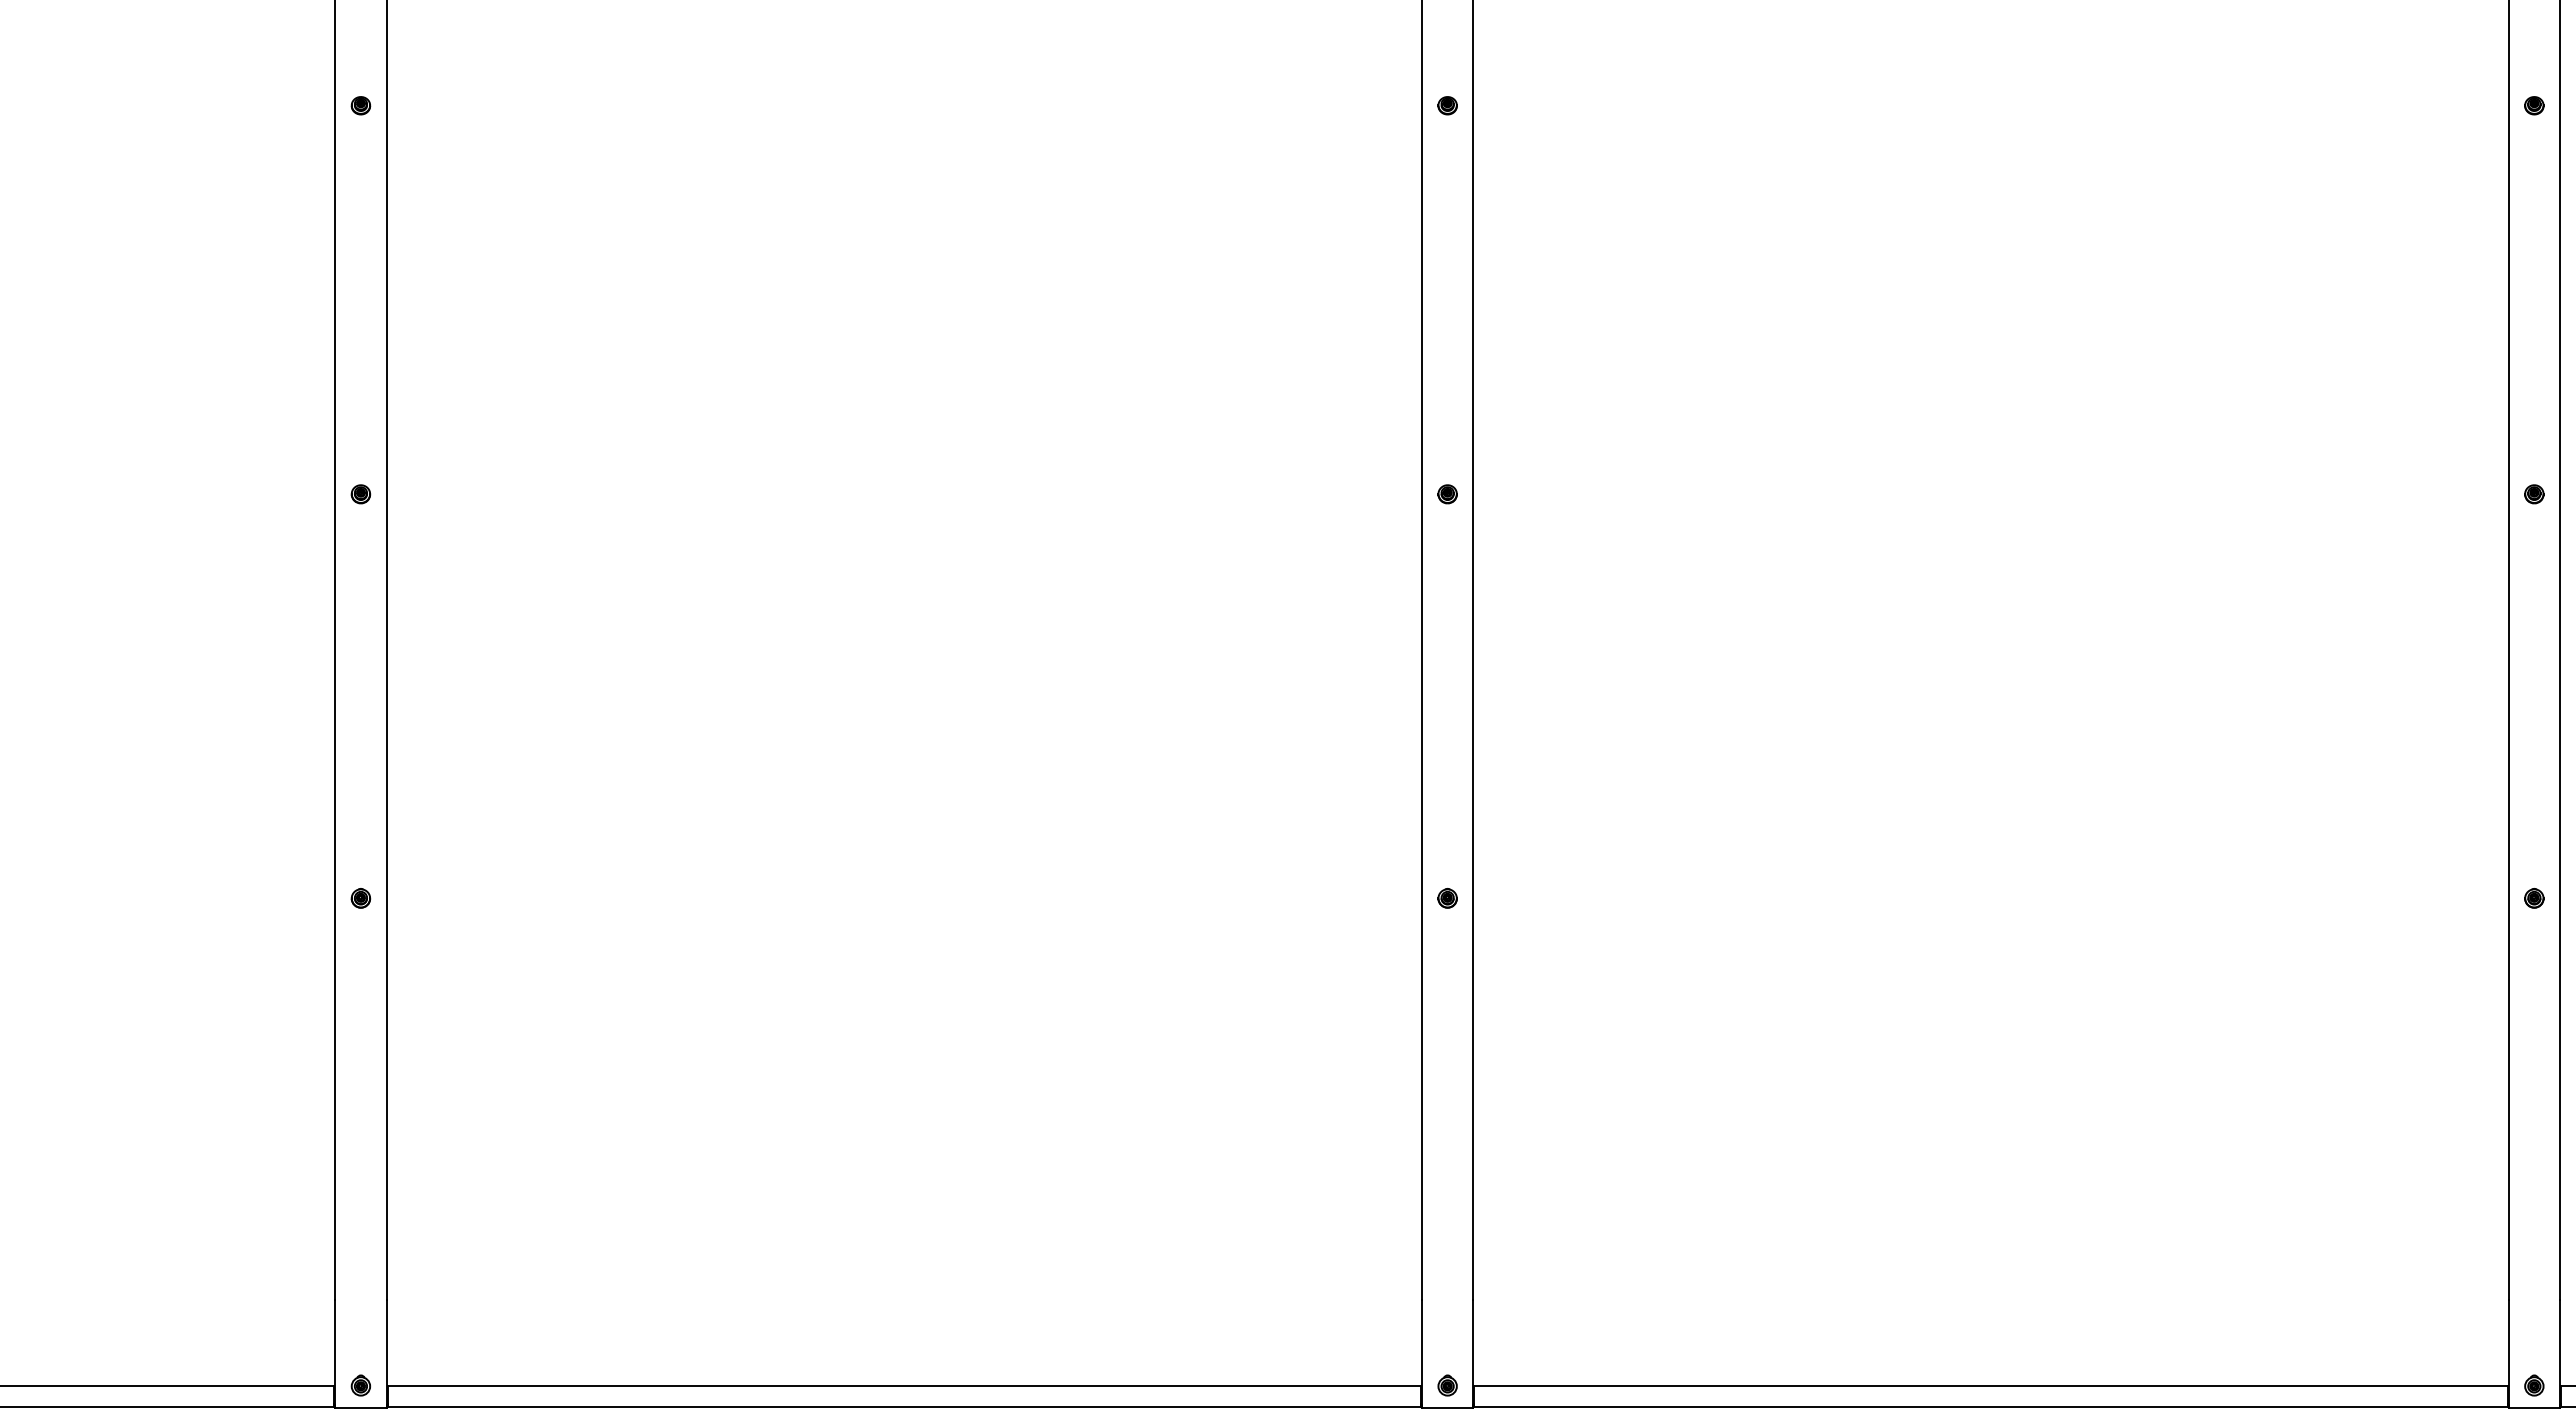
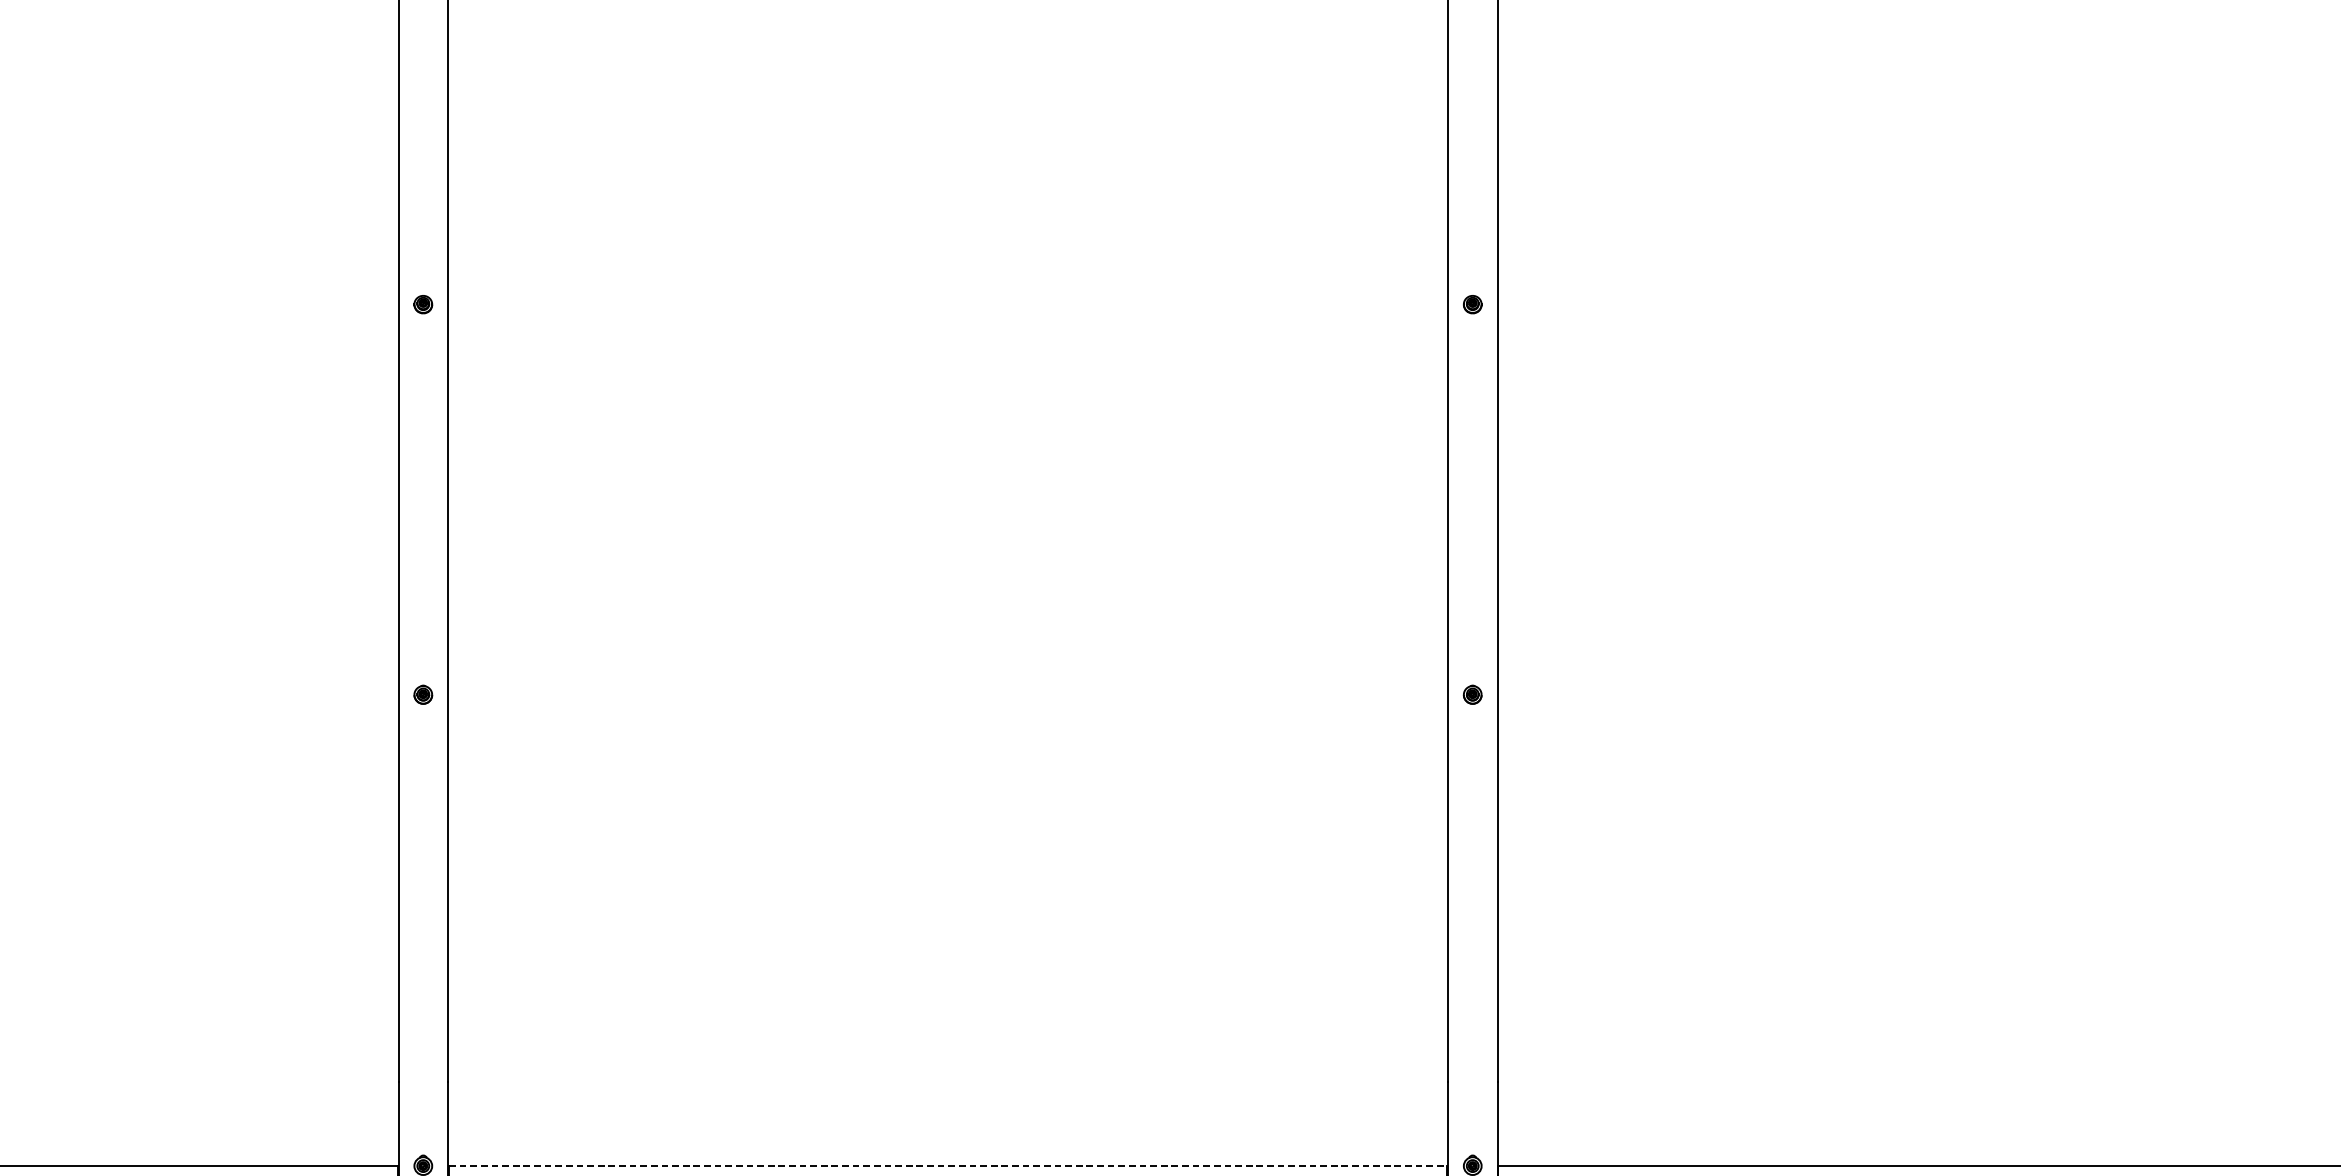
line: (904, 1386) -> (948, 1166), solid -> dashed

